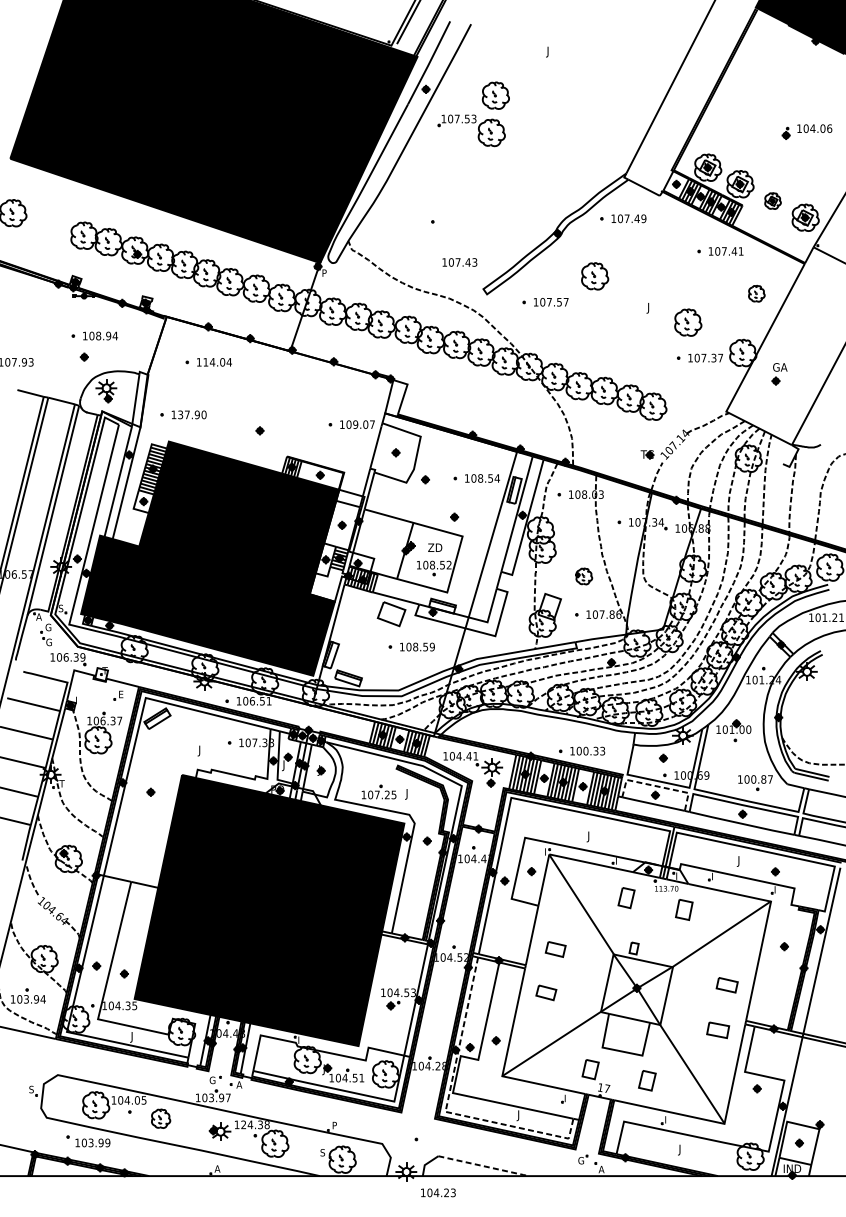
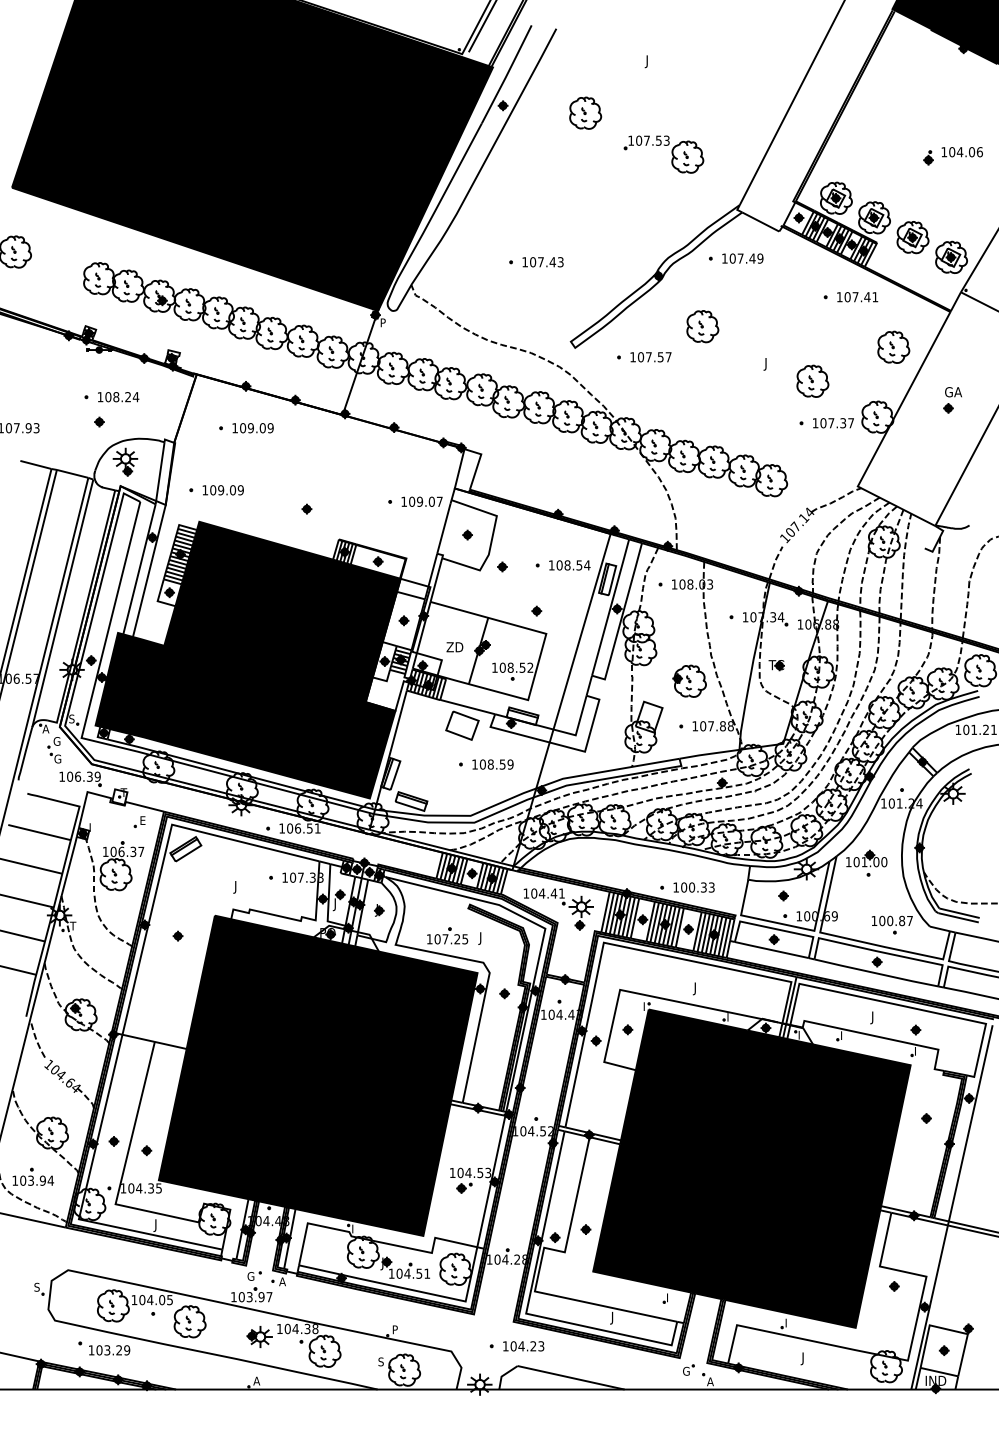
part: (478, 129) -> (671, 153), moved
part: (772, 200) -> (912, 237), size x1.67
text: (459, 262) -> (542, 262), moved
part: (756, 293) -> (893, 346), size x1.67
text: (108, 336) -> (128, 397), 108.94 -> 108.24
text: (217, 362) -> (256, 428), 114.04 -> 109.09
part: (779, 374) -> (952, 400), moved
text: (191, 415) -> (226, 490), 137.90 -> 109.09
part: (647, 454) -> (776, 665), moved
text: (434, 547) -> (454, 647), moved
part: (583, 575) -> (689, 680), size x1.67
text: (618, 614) -> (730, 726), 107.86 -> 107.88
line: (658, 786) -> (777, 929), dashed -> solid
fill: (636, 989) -> (751, 1168), added
line: (446, 1107) -> (527, 1308), dashed -> solid
part: (160, 1118) -> (189, 1321), size x1.43
text: (243, 1125) -> (287, 1329), 124.38 -> 104.38
text: (101, 1143) -> (119, 1350), 103.99 -> 103.29
line: (484, 1166) -> (572, 1378), dashed -> solid
text: (438, 1193) -> (523, 1346), moved

